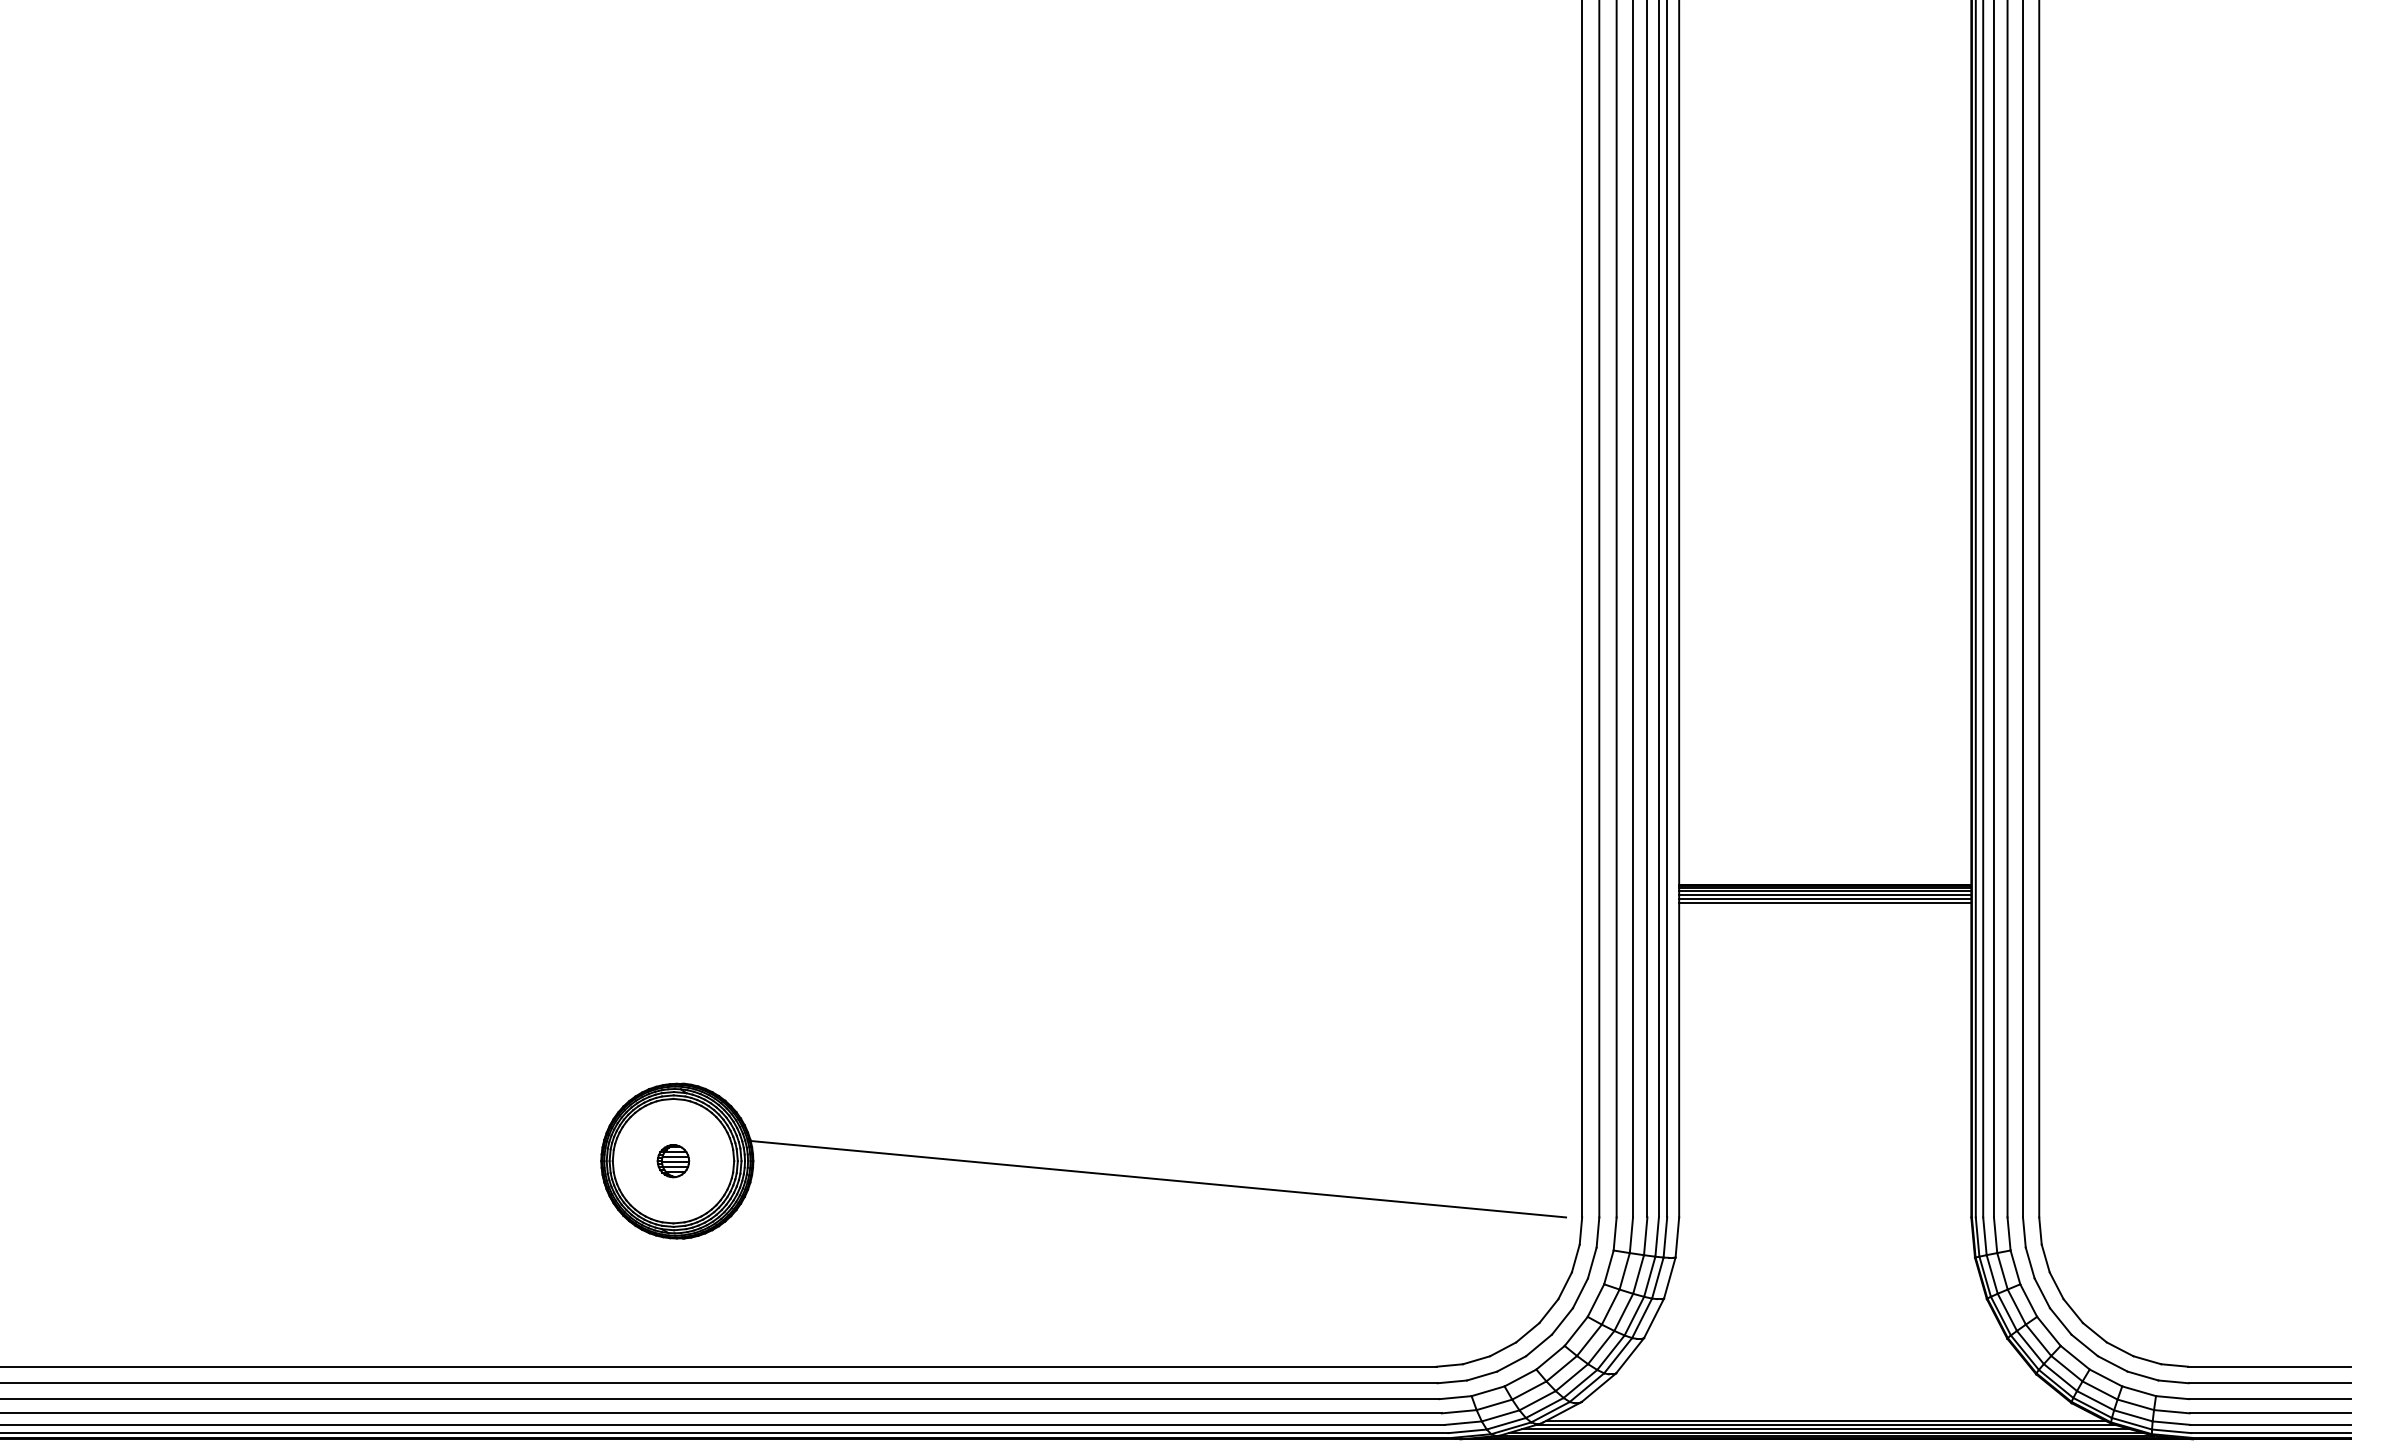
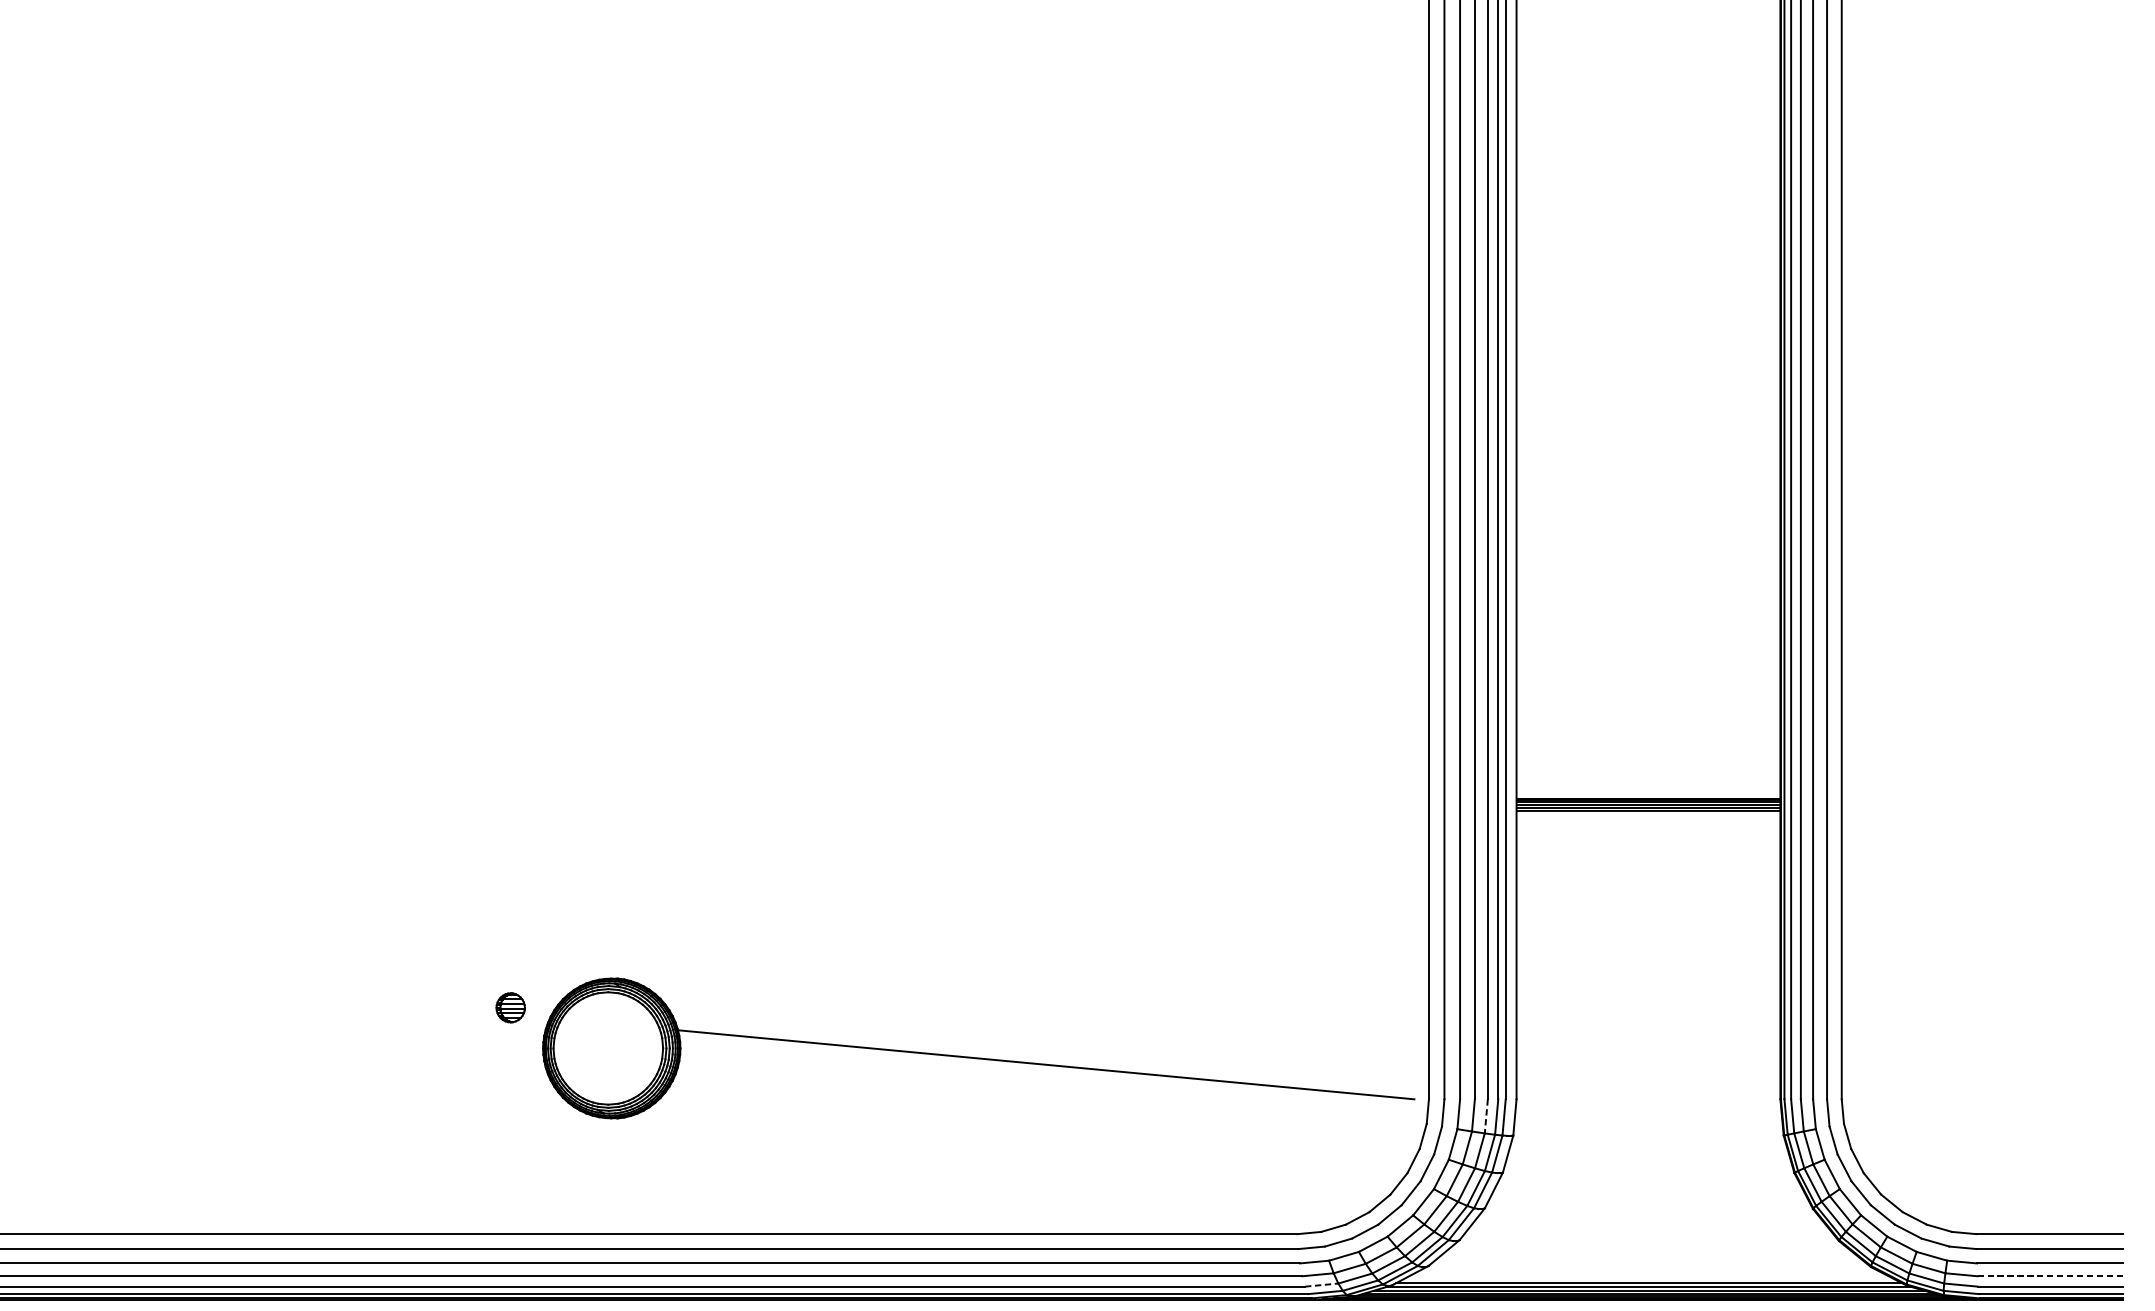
line: (1825, 902) -> (1648, 814), removed
part: (673, 1161) -> (510, 1008), moved
line: (1645, 1236) -> (1486, 1116), solid -> dashed
line: (2270, 1413) -> (2050, 1276), solid -> dashed
line: (1463, 1423) -> (1321, 1285), solid -> dashed

